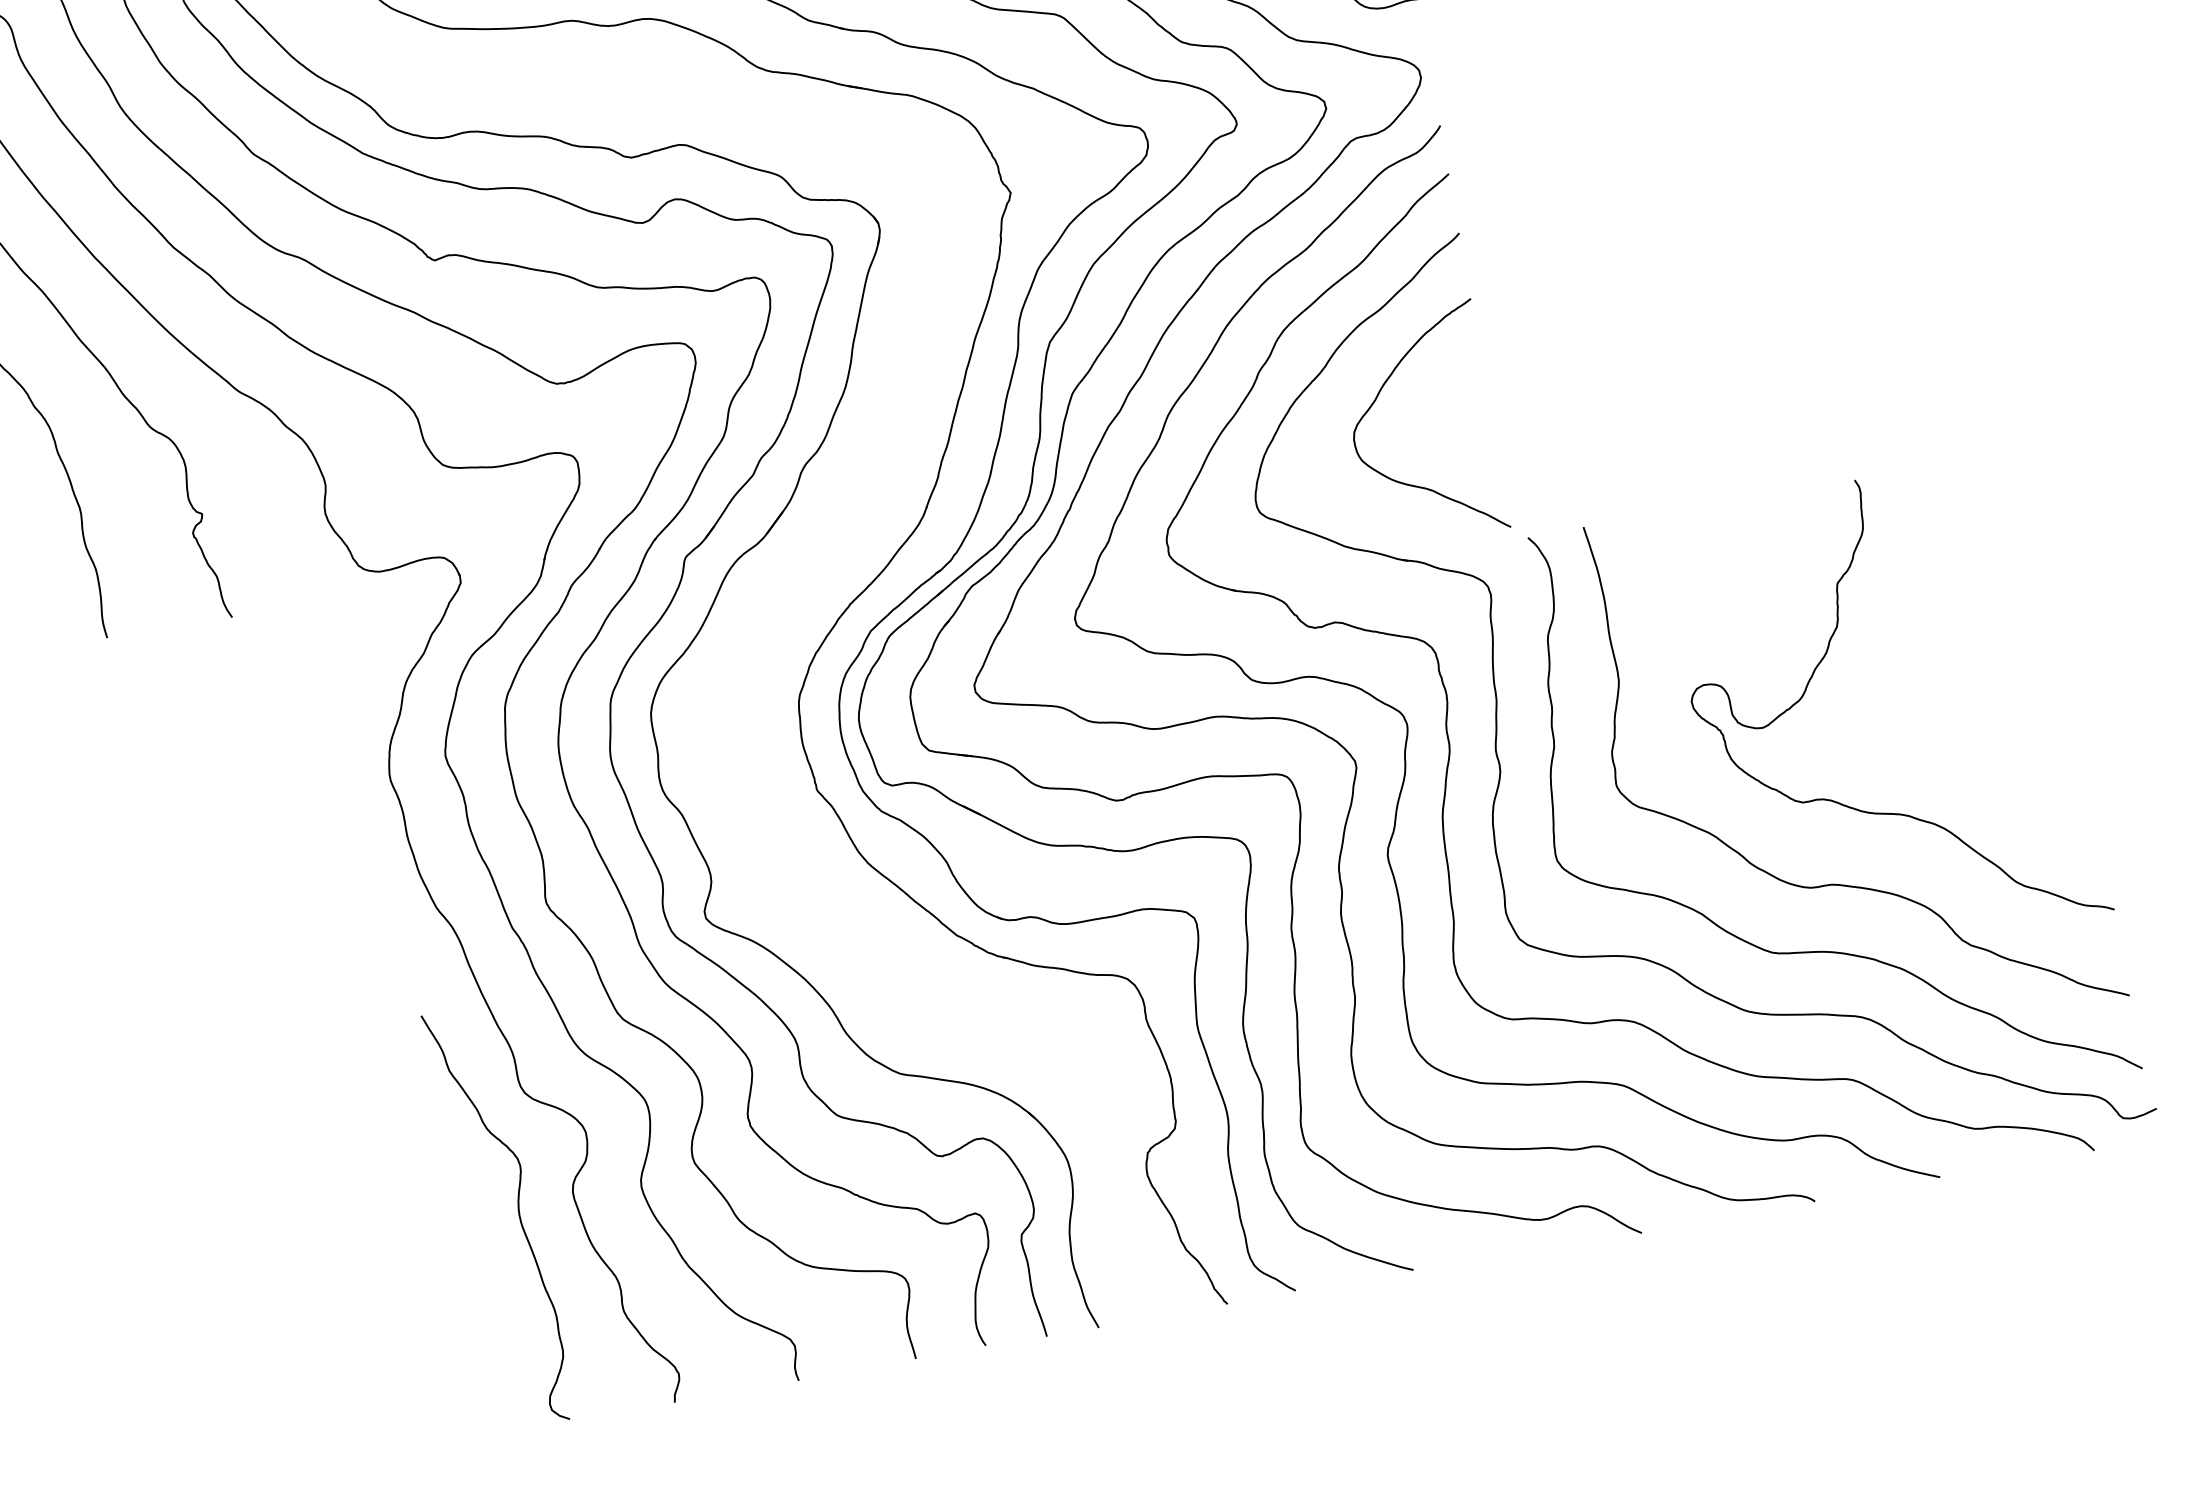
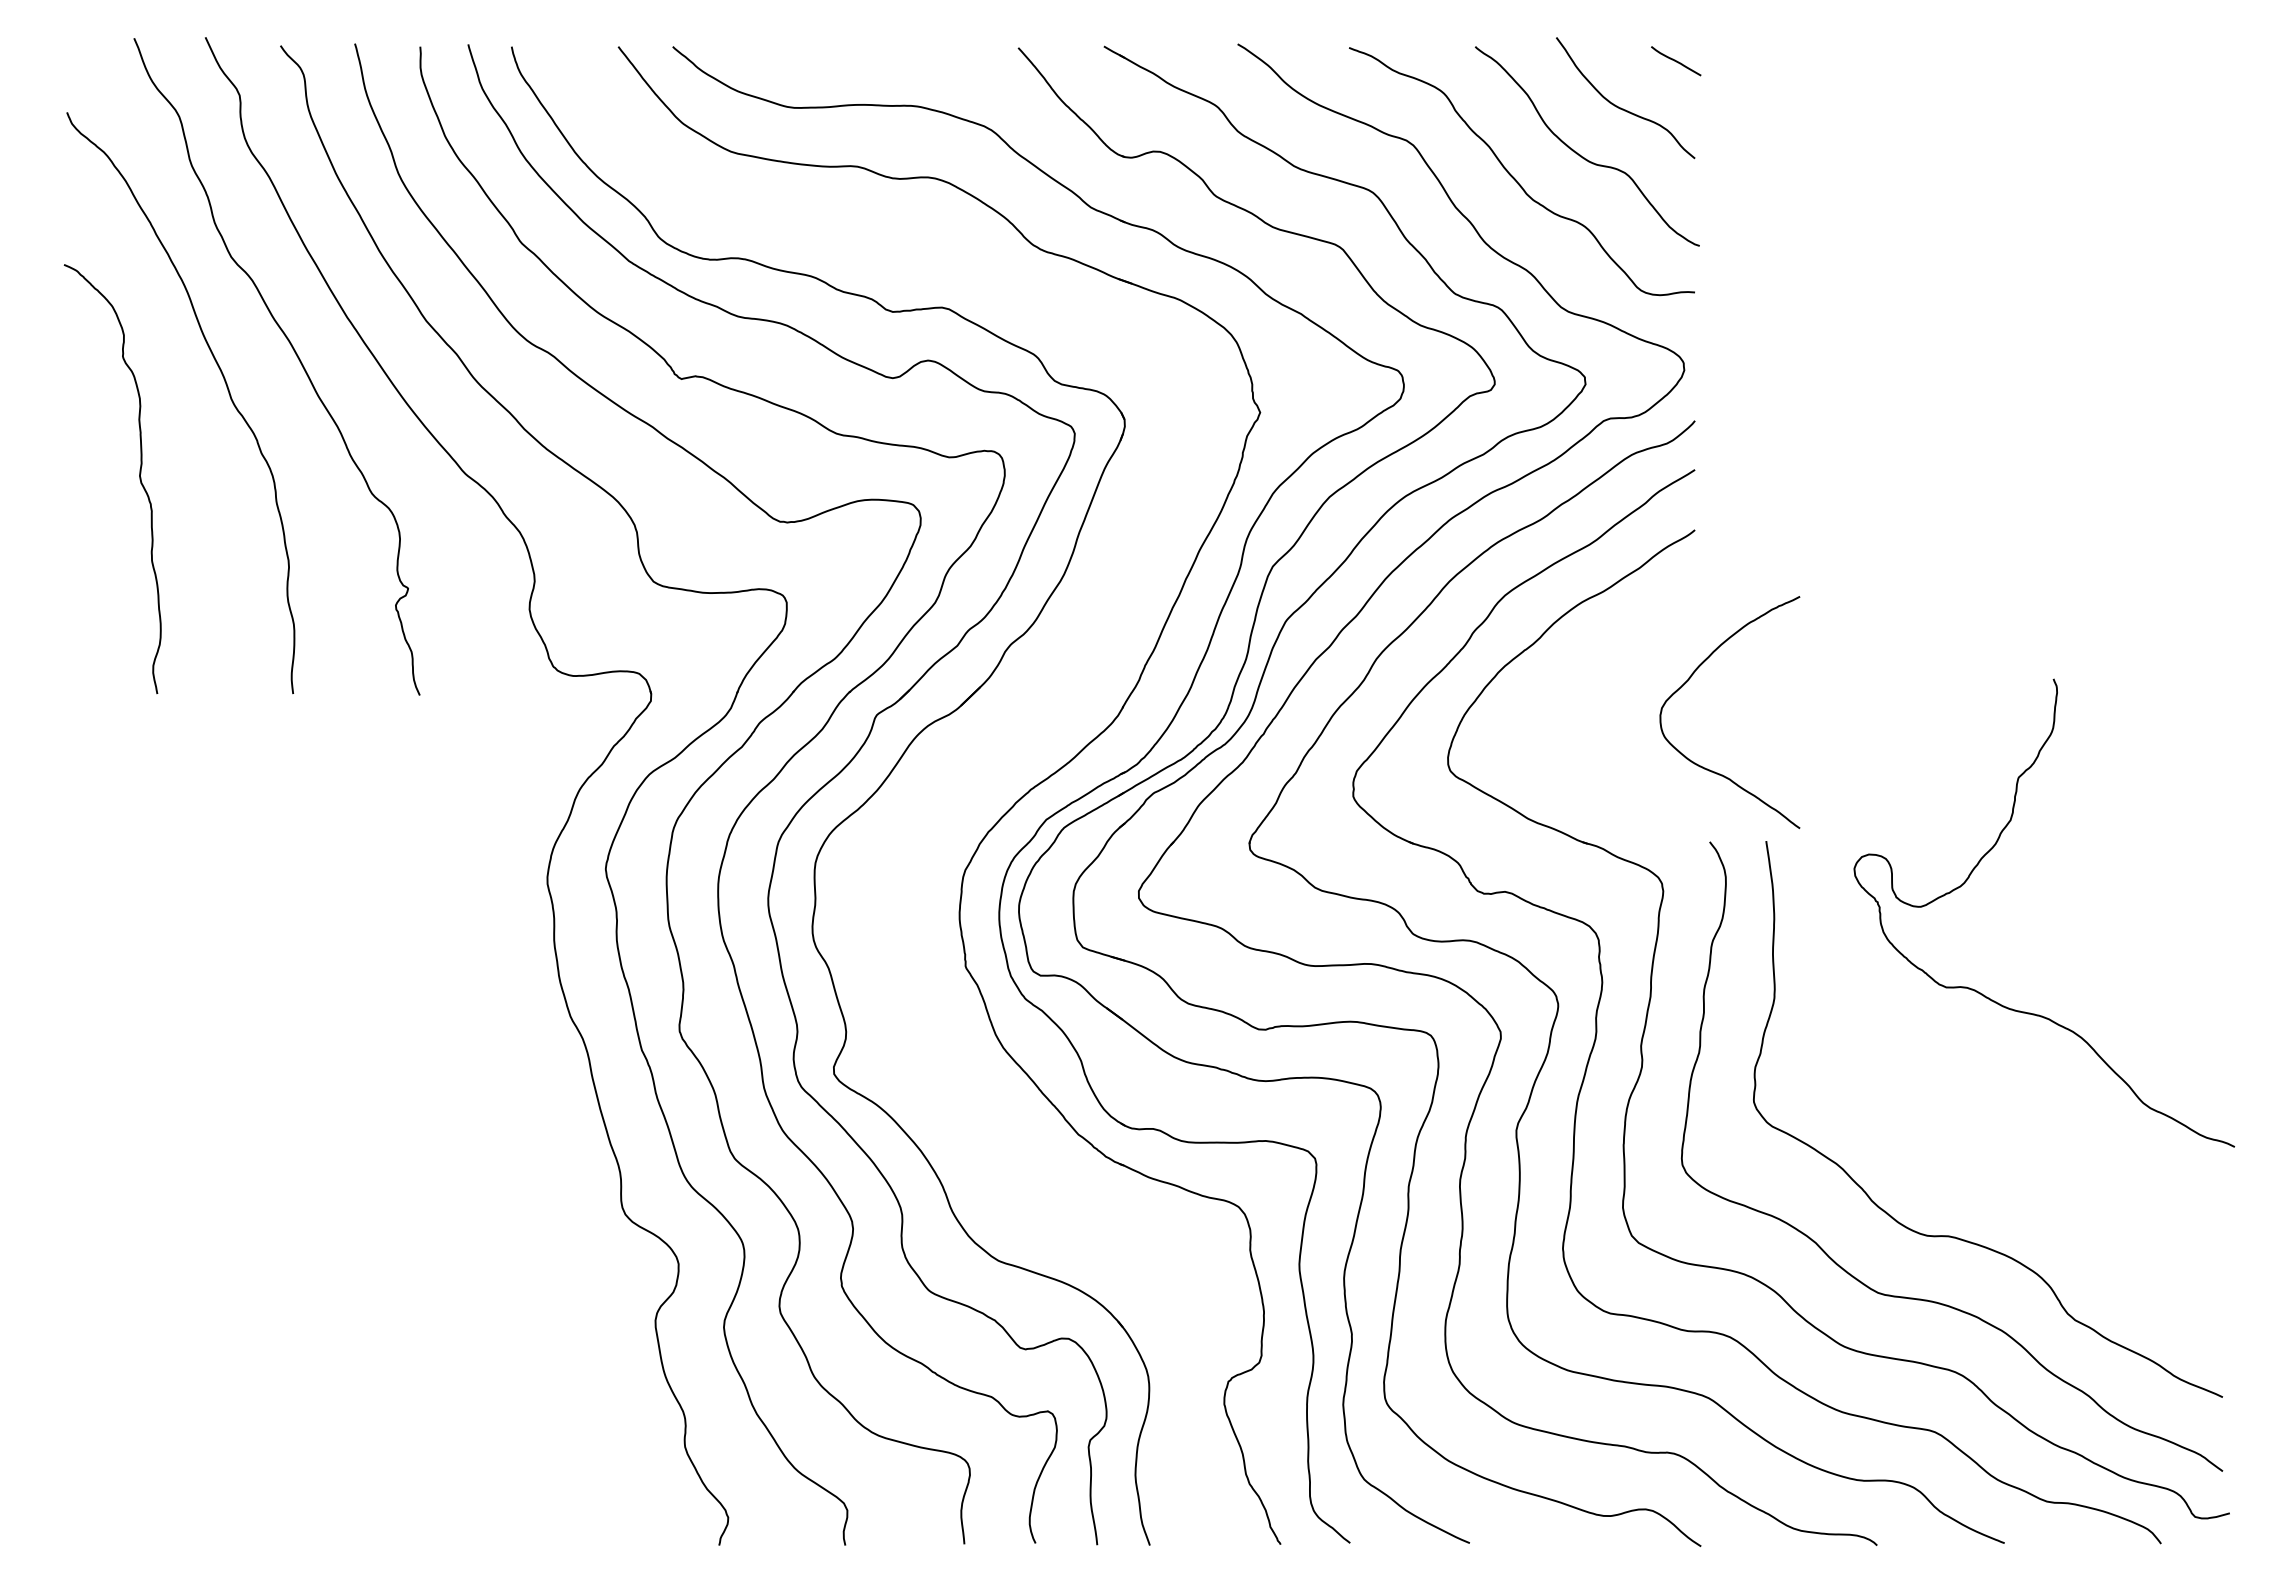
curve: (1375, 401) -> (1688, 681), moved
curve: (1813, 676) -> (1978, 865), moved
curve: (518, 1213) -> (598, 1332), removed

